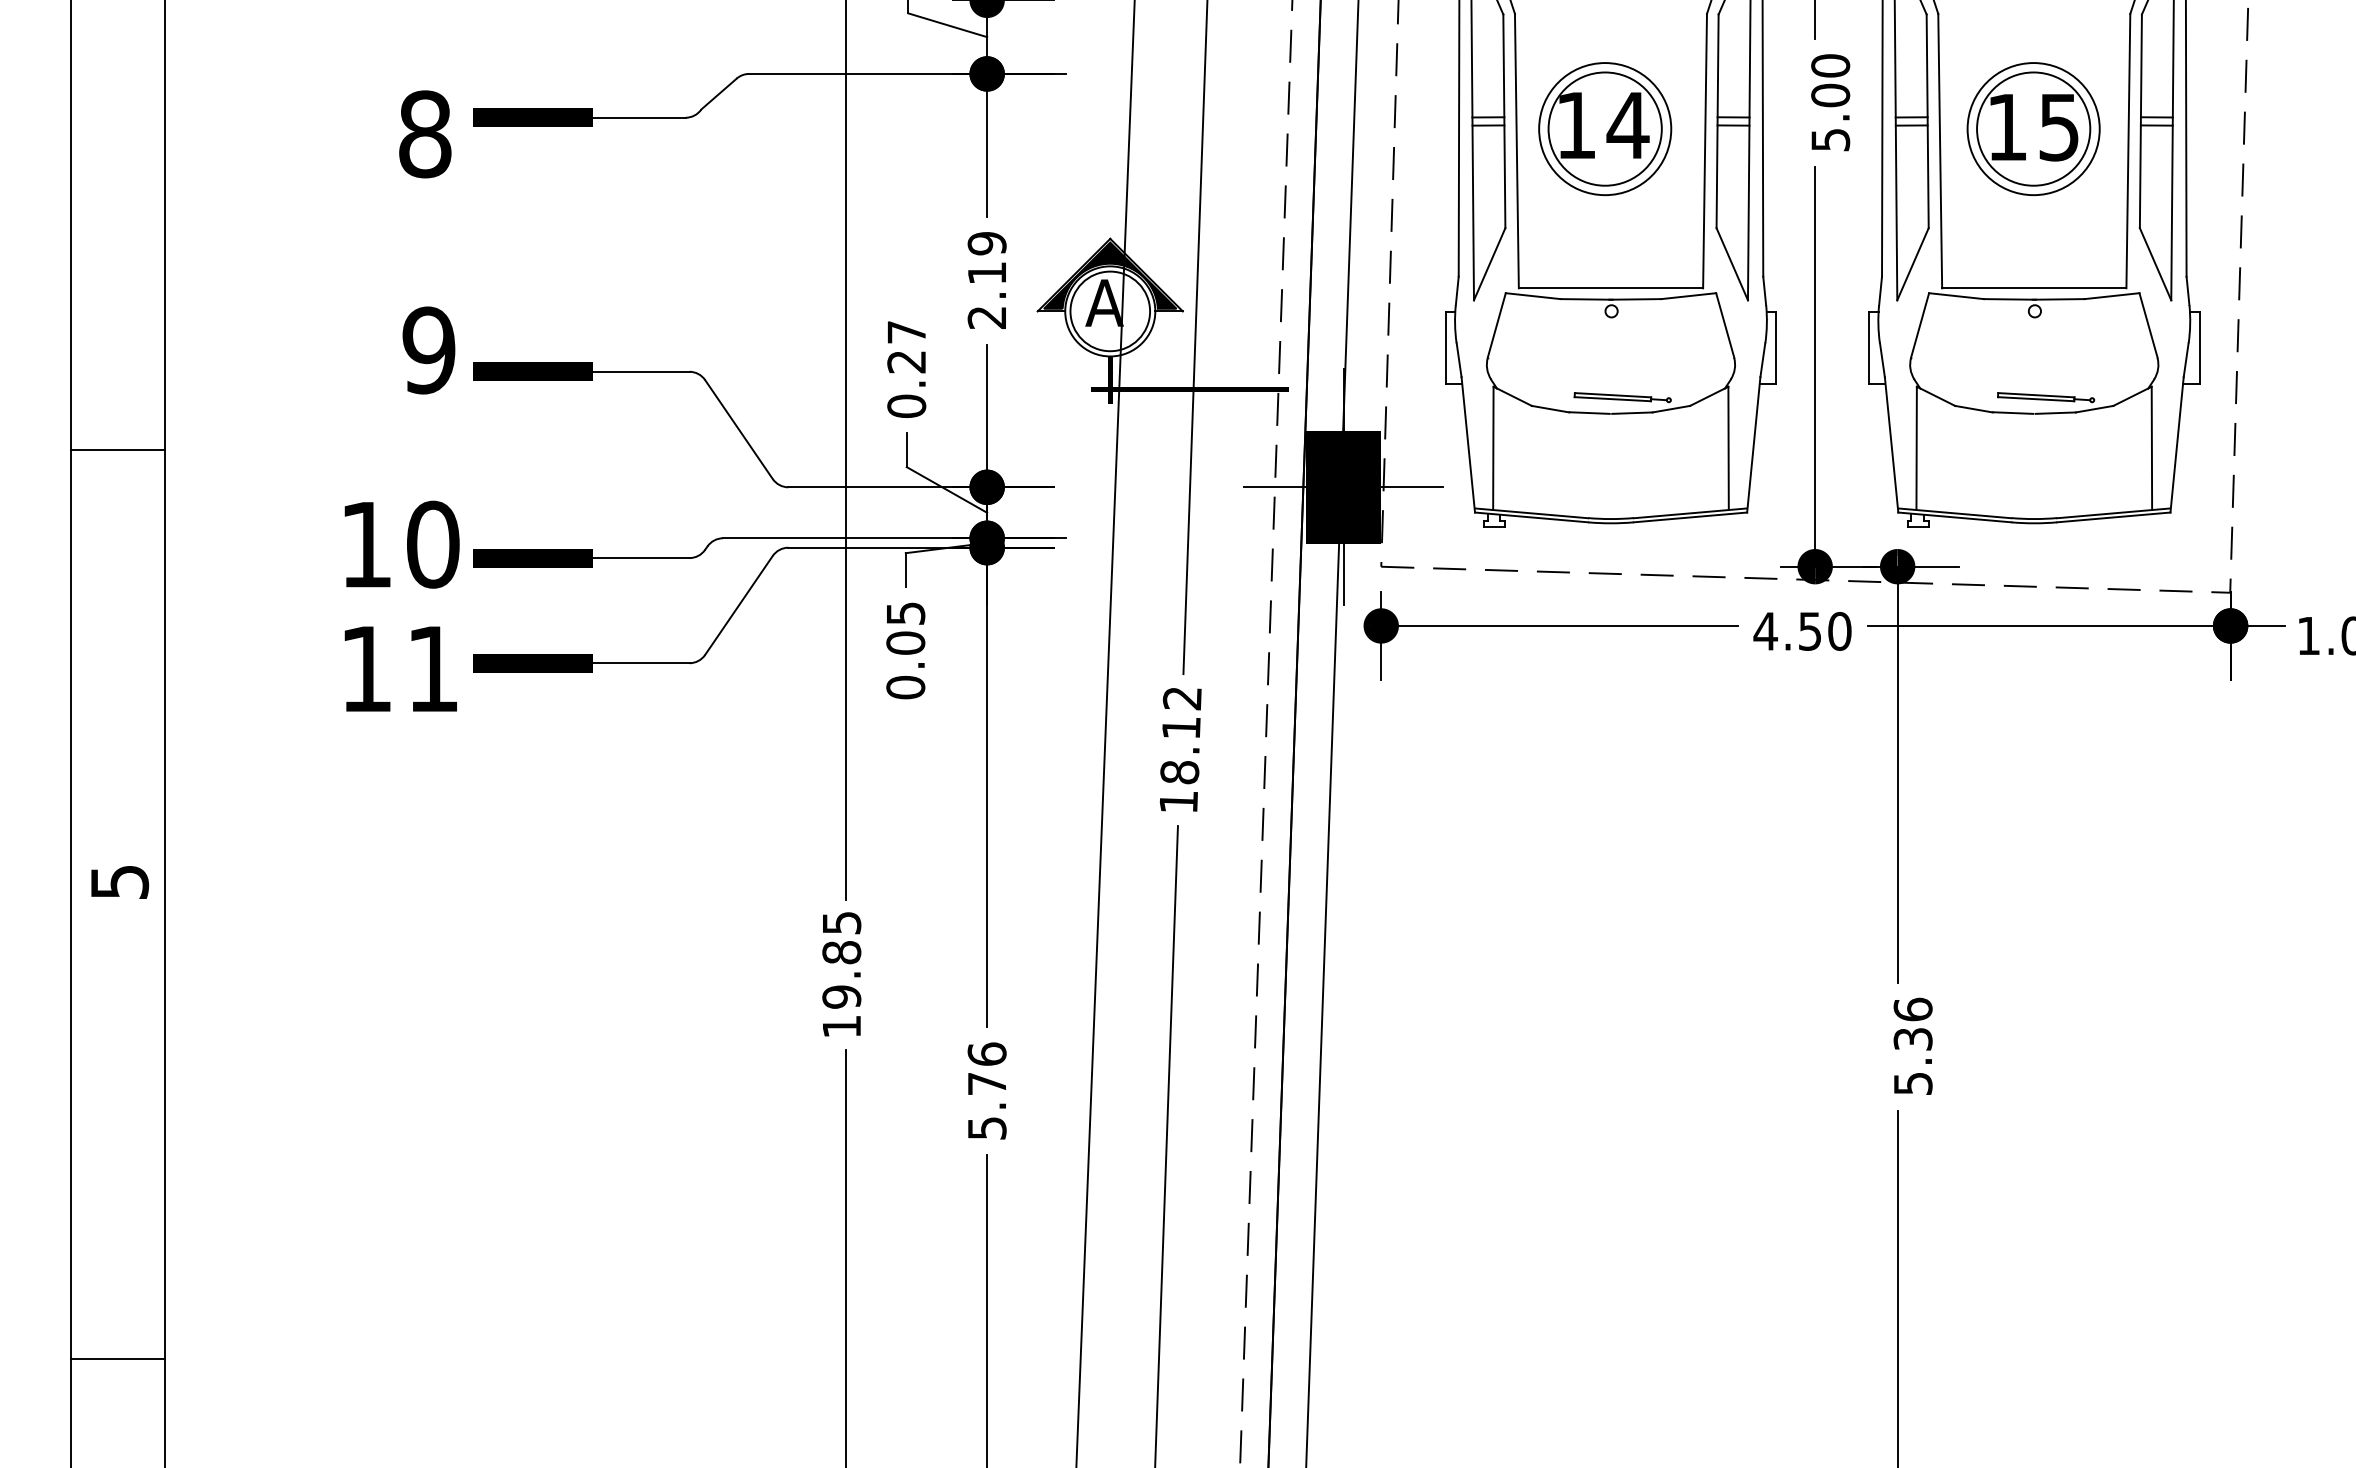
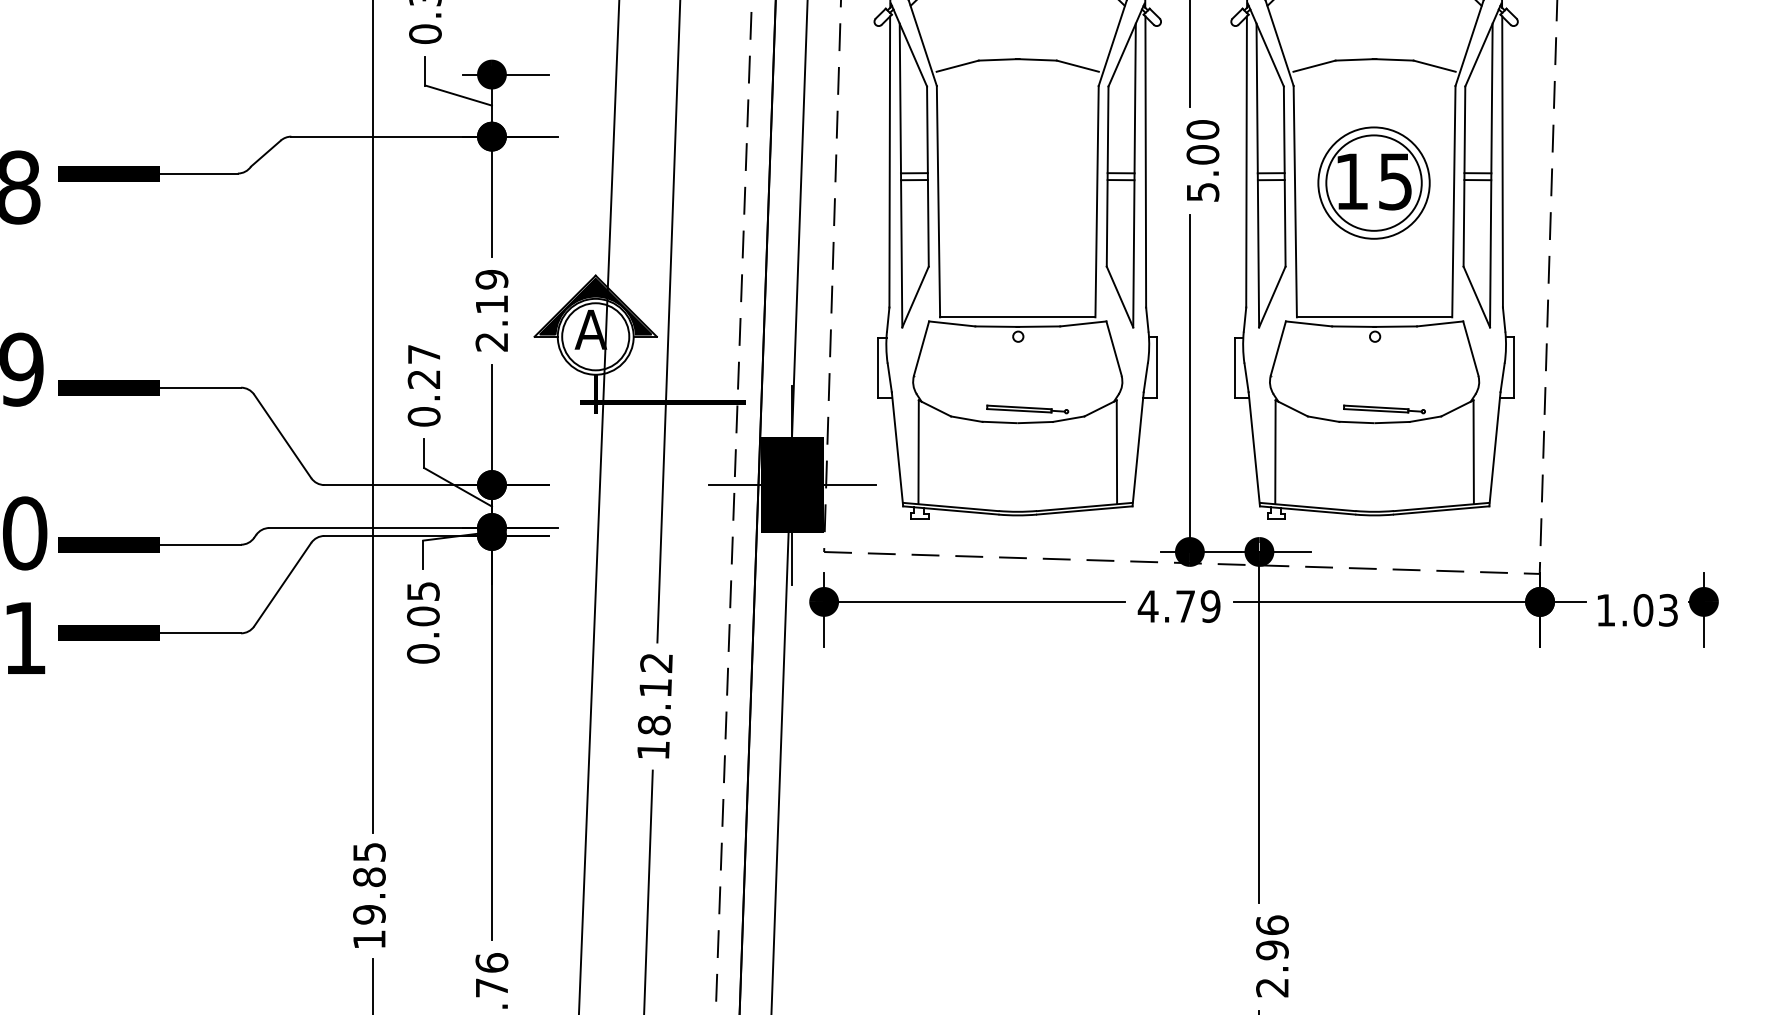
part: (1605, 129) -> (1013, 183), removed
text: (1825, 631) -> (1198, 606), 4.50 -> 4.79
text: (1912, 1061) -> (1271, 969), 5.36 -> 2.96

